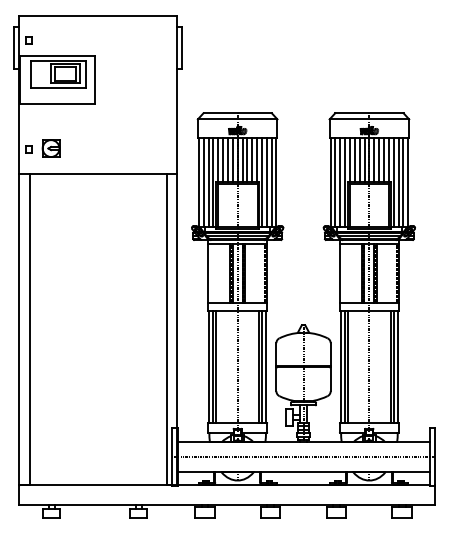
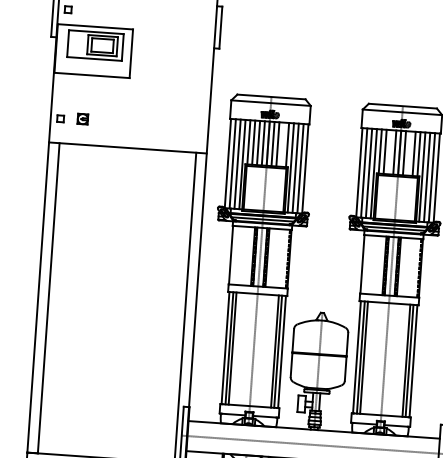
part: (50, 148) -> (82, 119), size x0.6
line: (252, 159) -> (283, 144), removed
line: (359, 159) -> (389, 151), removed
line: (379, 159) -> (409, 153), removed

